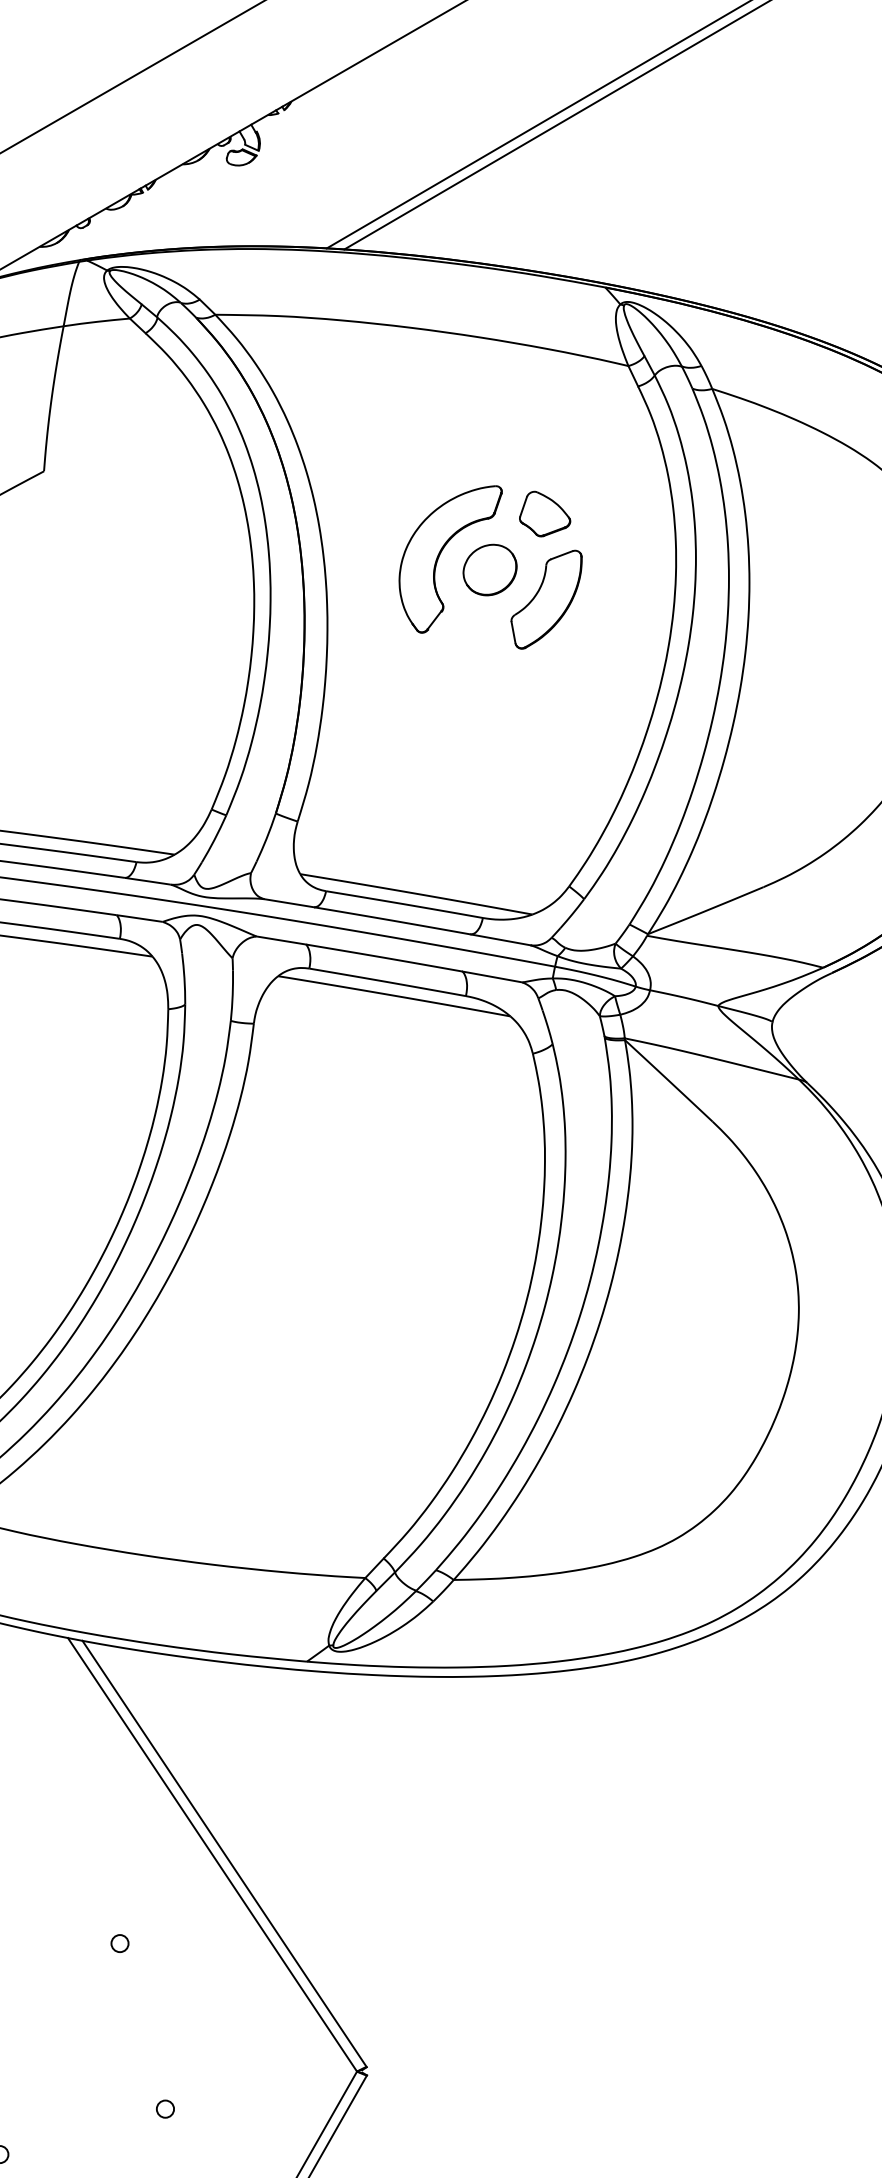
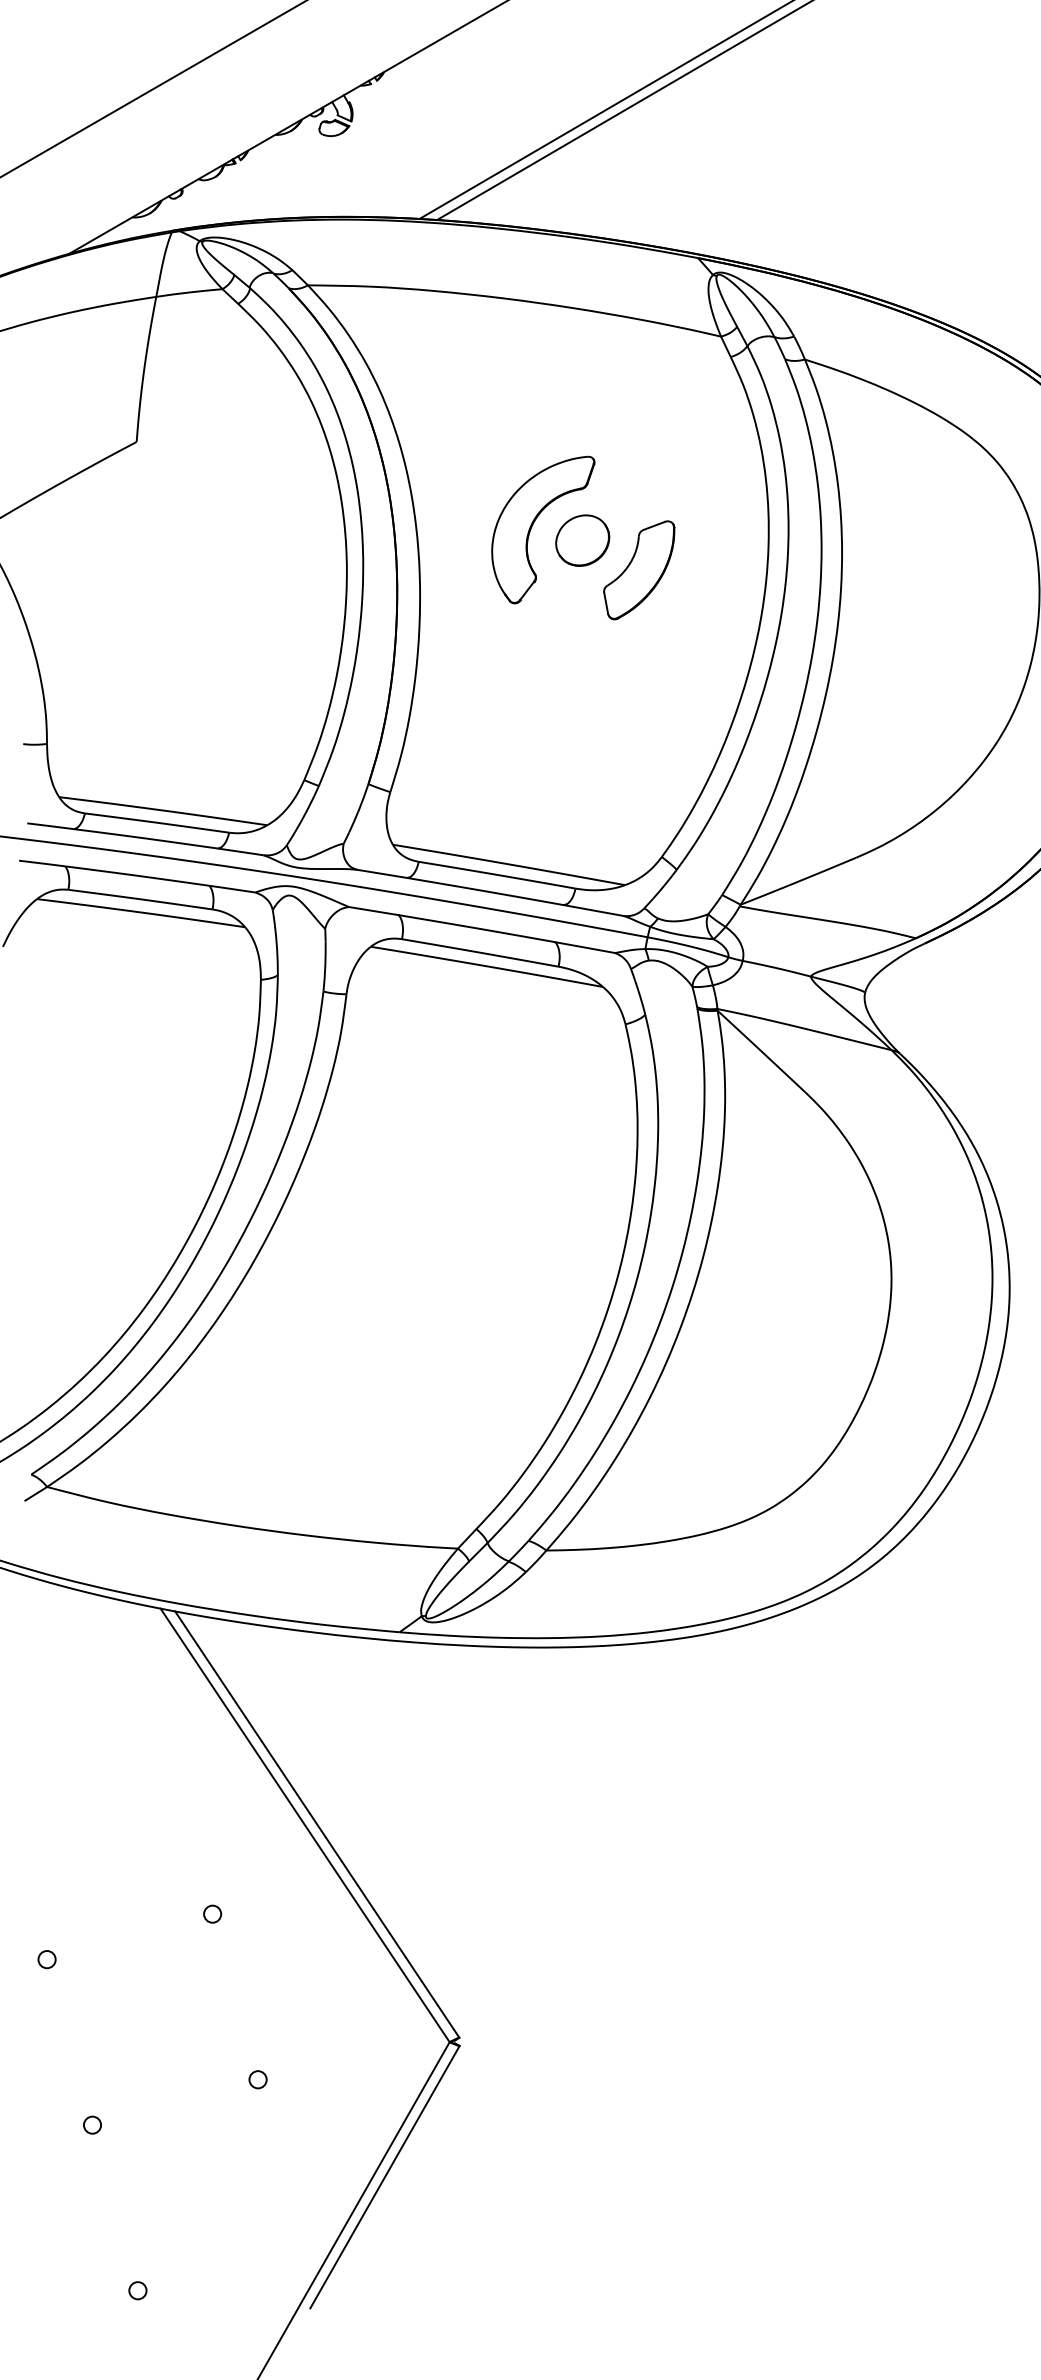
part: (544, 513) -> (637, 484), removed

